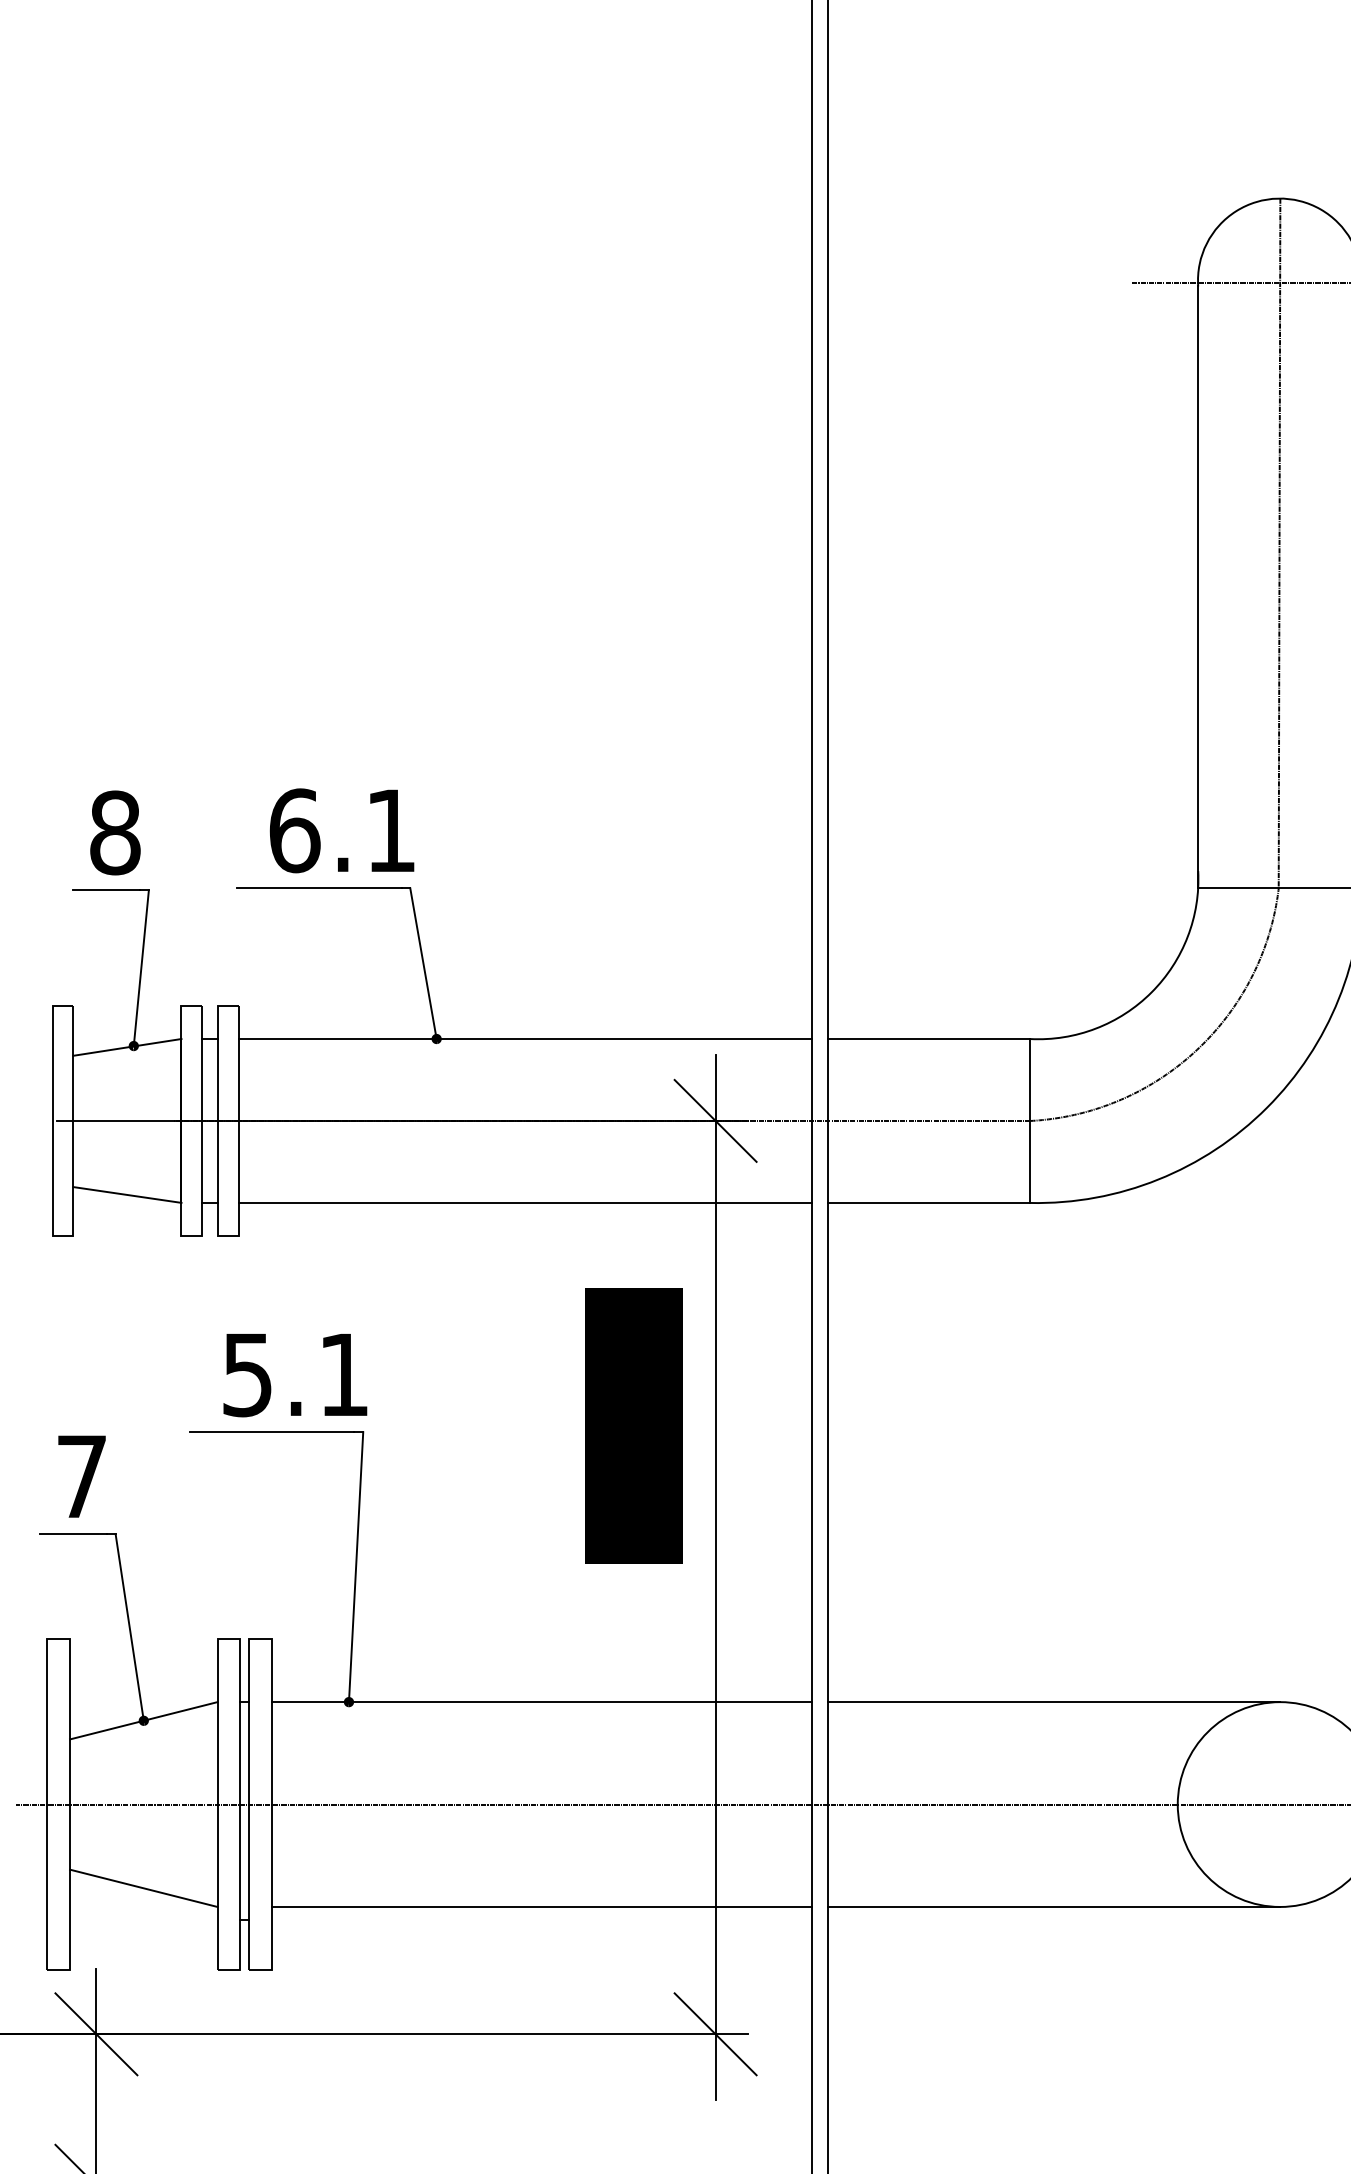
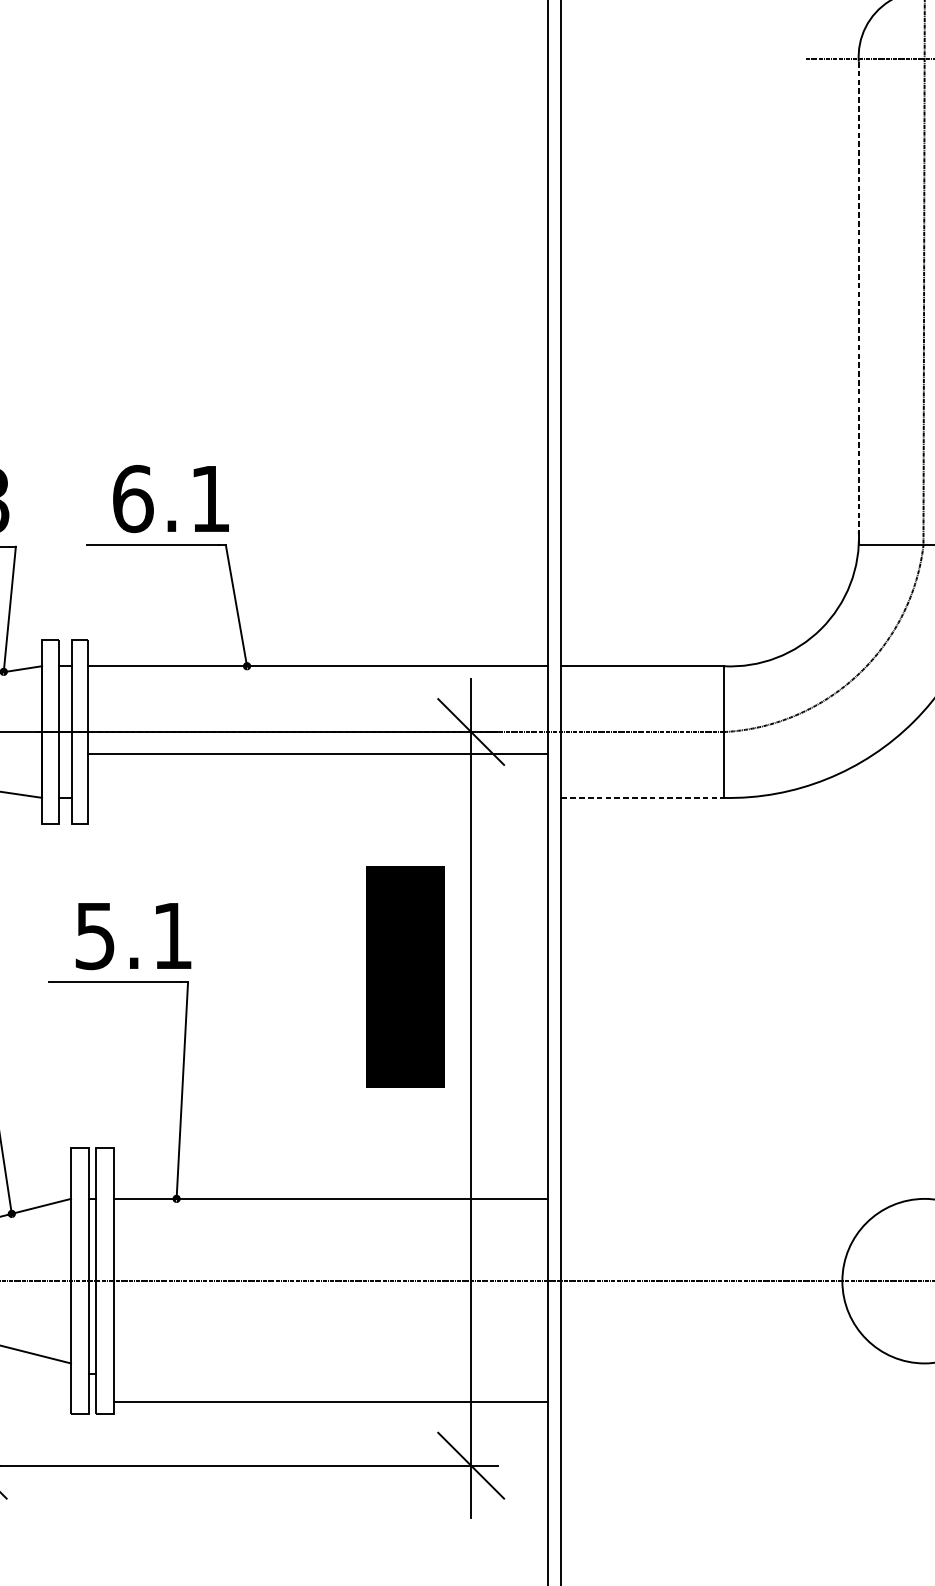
line: (1198, 587) -> (859, 303), solid -> dashed
line: (524, 1202) -> (317, 753), moved
line: (929, 1202) -> (642, 797), solid -> dashed
line: (1053, 1702) -> (742, 1199), removed
line: (541, 1906) -> (331, 1401), moved
line: (1053, 1906) -> (742, 1363), removed

